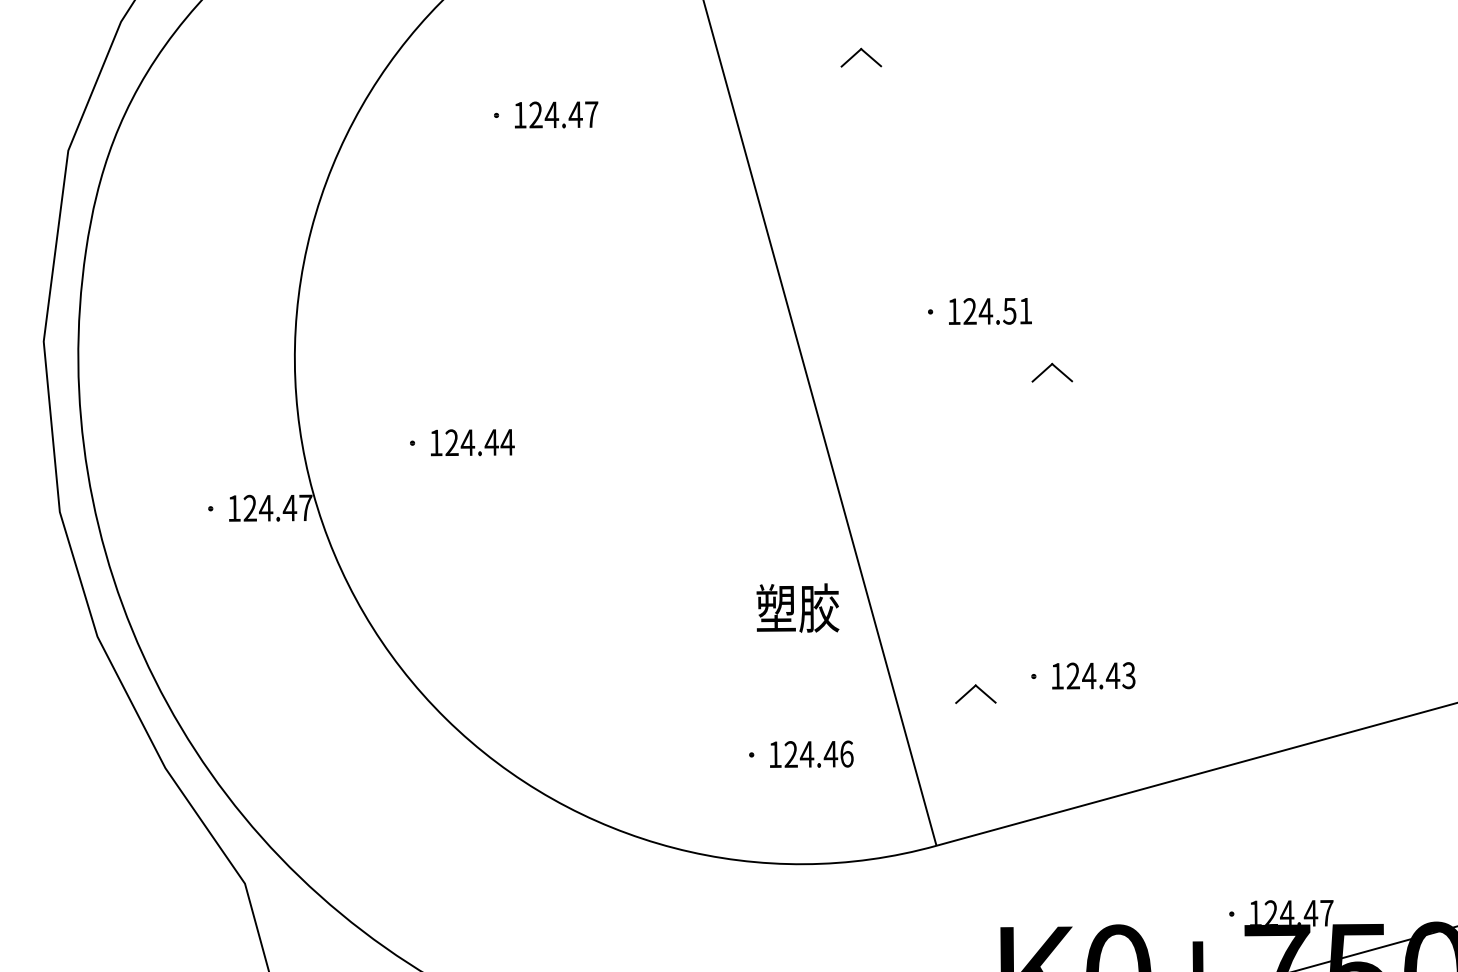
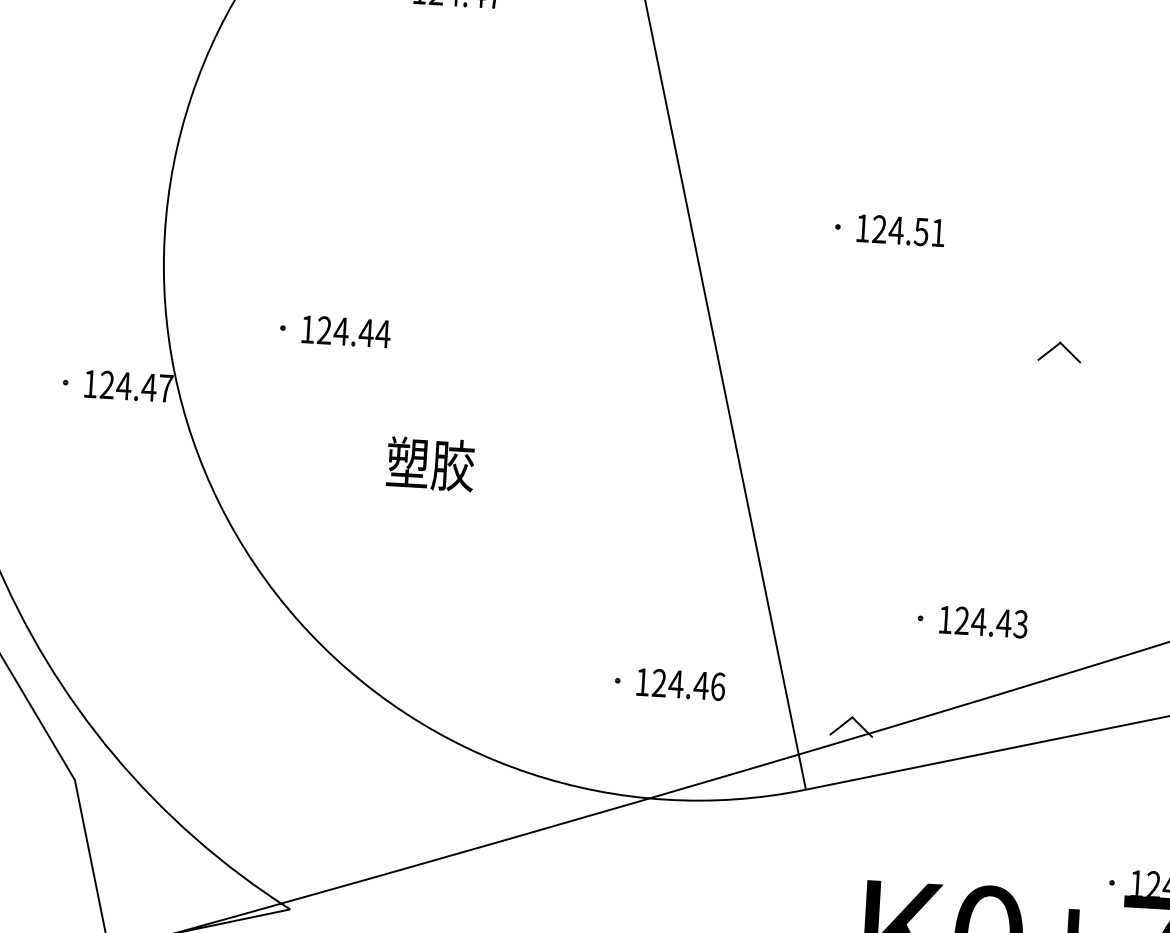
part: (1052, 372) -> (1060, 351), moved
text: (797, 607) -> (430, 463), moved
part: (975, 693) -> (851, 725), moved

